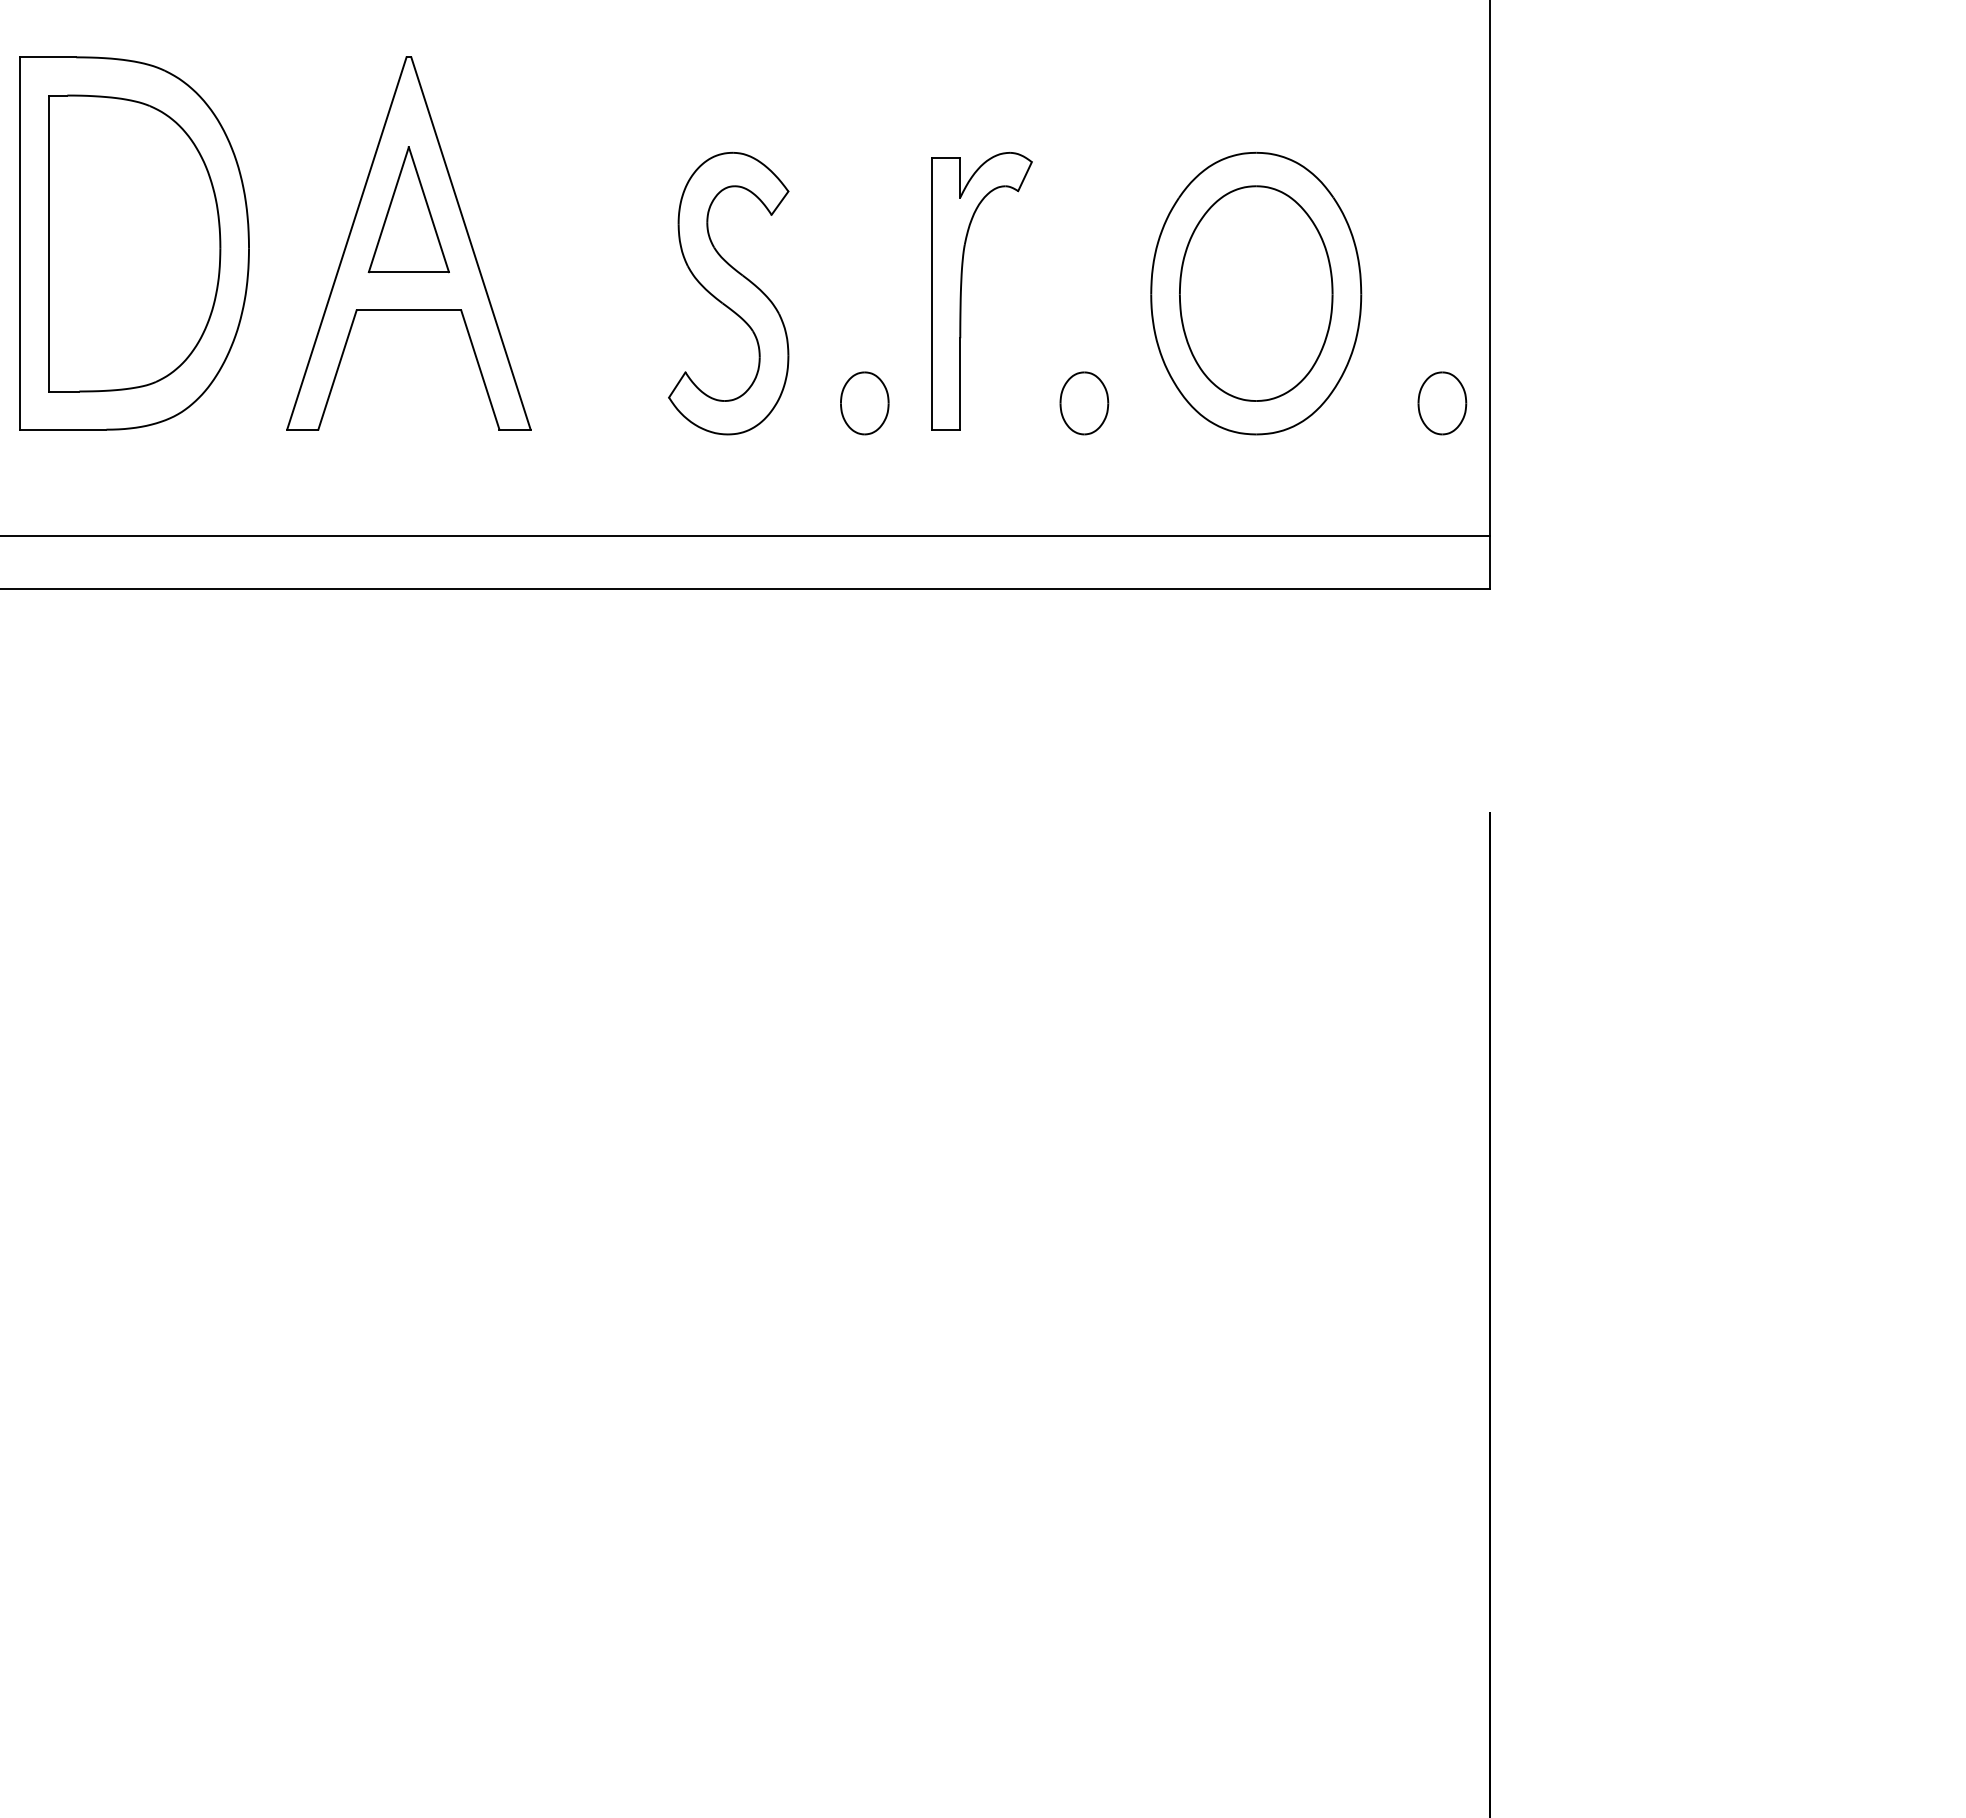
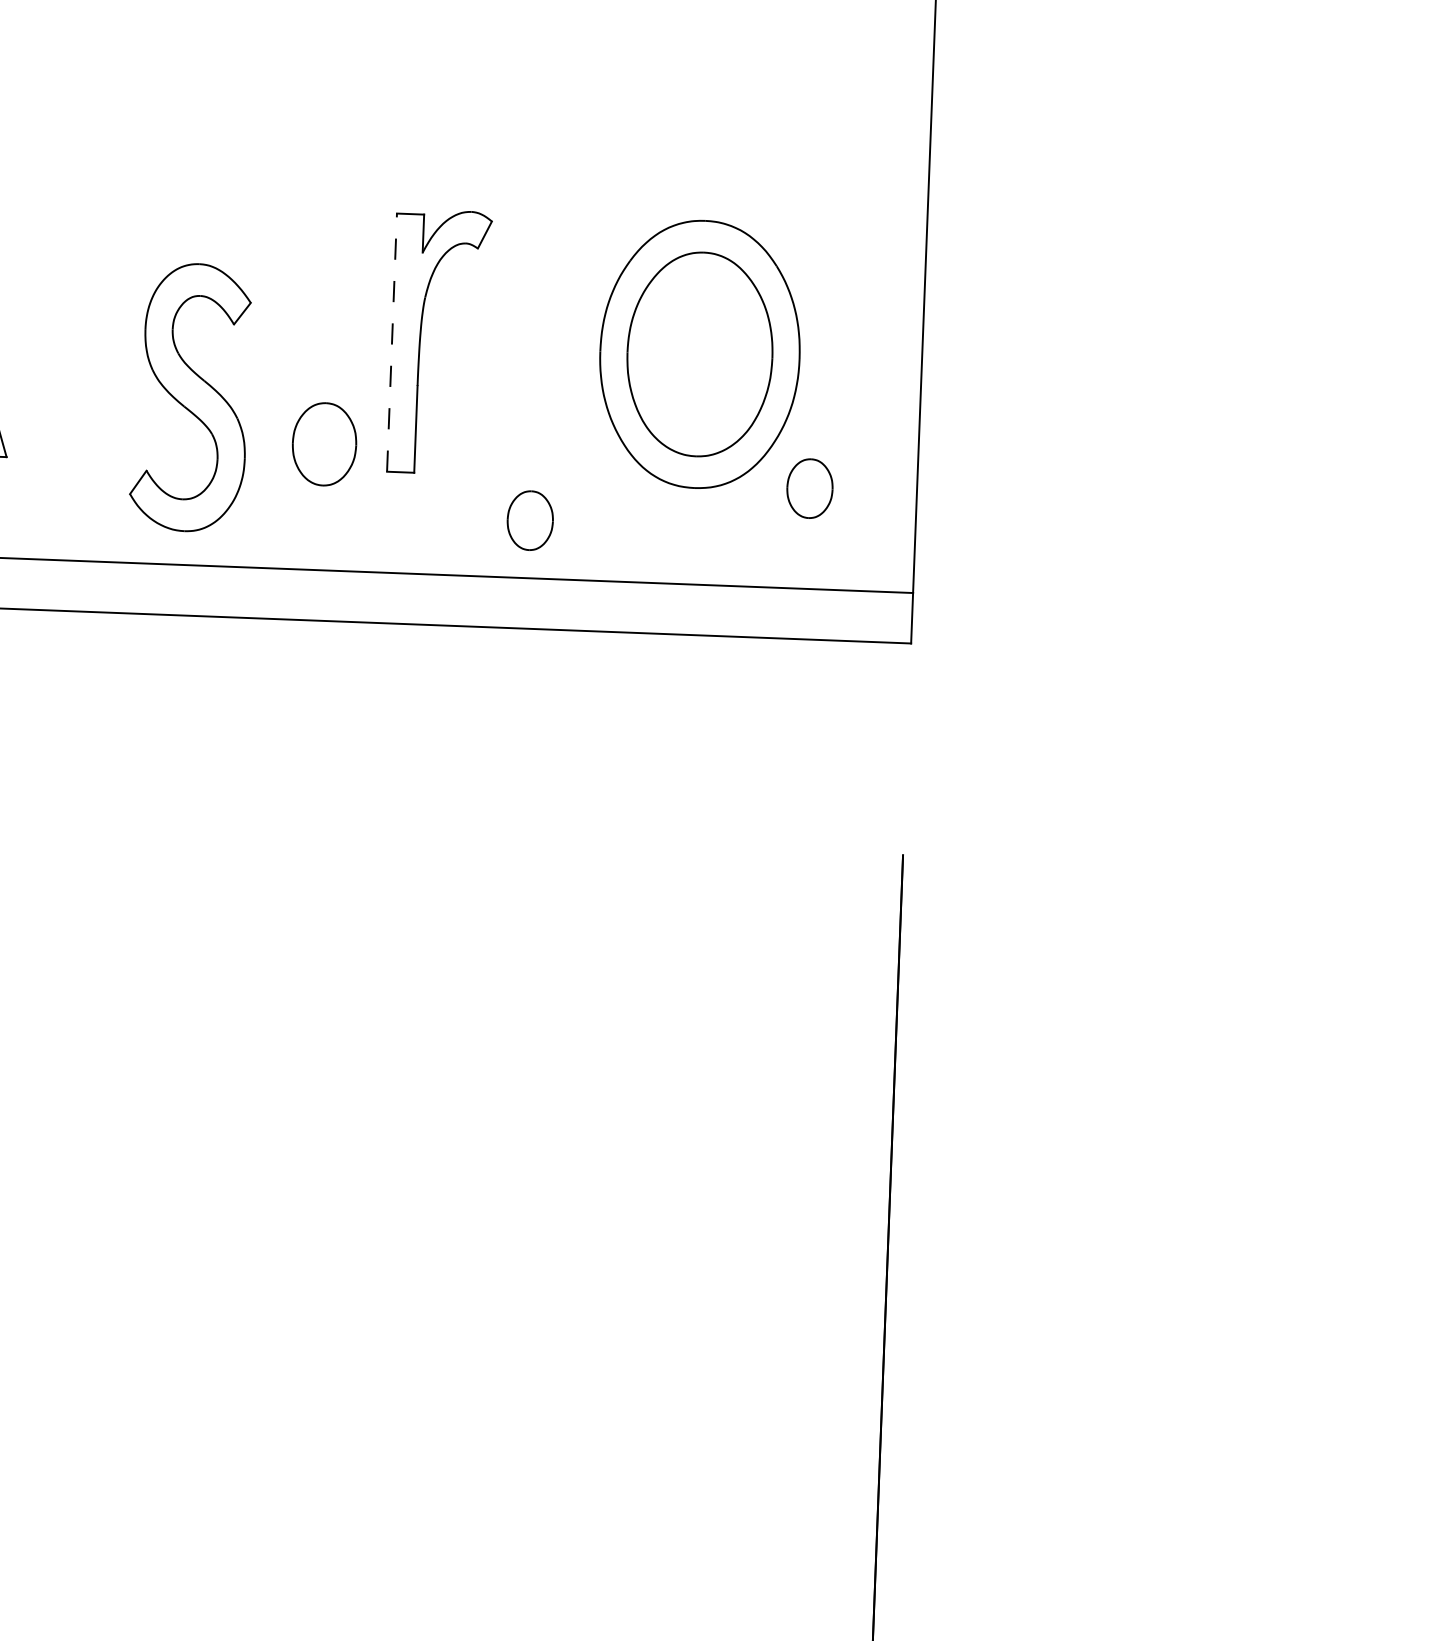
part: (728, 293) -> (190, 397), moved
line: (931, 293) -> (391, 342), solid -> dashed
part: (864, 403) -> (324, 444), size x1.4
part: (1084, 403) -> (530, 520), moved
part: (1442, 403) -> (810, 488), moved

